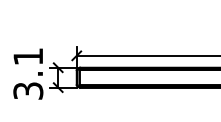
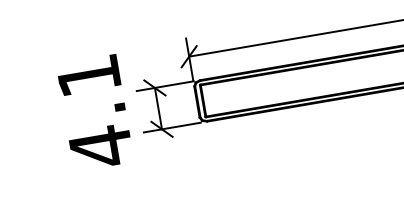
text: (28, 90) -> (101, 145), 3.1 -> 4.1

